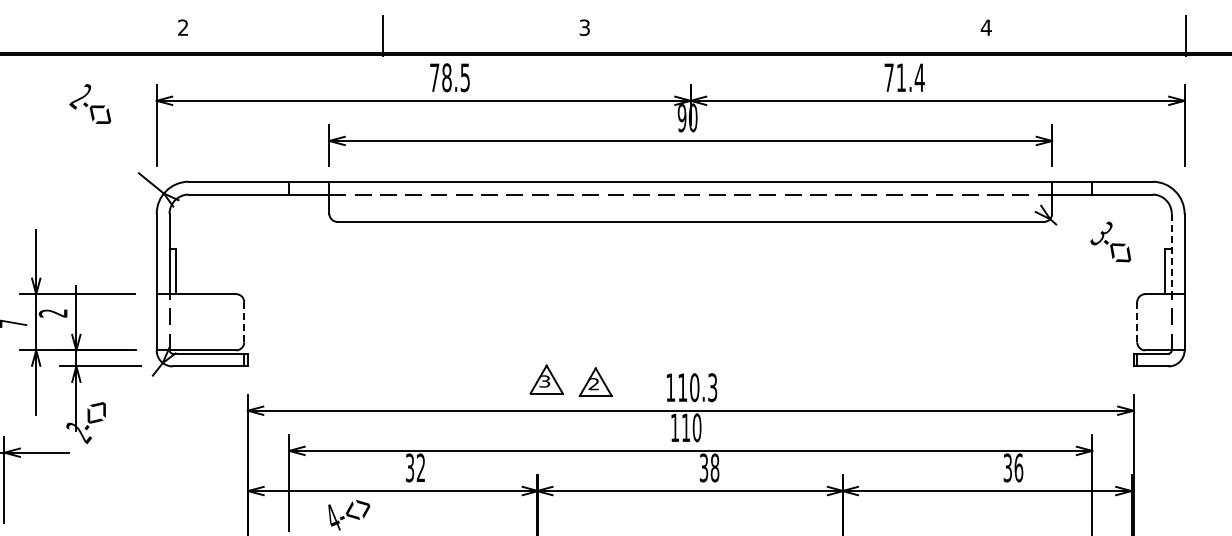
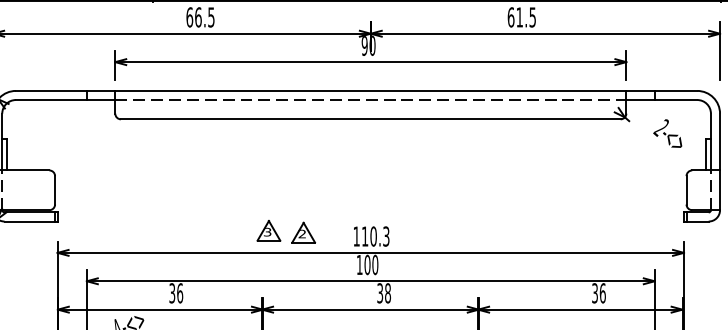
text: (440, 77) -> (193, 17), 78.5 -> 66.5
text: (904, 77) -> (521, 17), 71.4 -> 61.5
text: (1101, 233) -> (661, 127), 3-<> -> 2-<>
line: (1171, 254) -> (710, 142), dashed -> solid
line: (244, 321) -> (55, 189), dashed -> solid
line: (1137, 322) -> (686, 190), dashed -> solid
text: (685, 427) -> (367, 264), 110 -> 100
text: (420, 467) -> (179, 293), 32 -> 36

